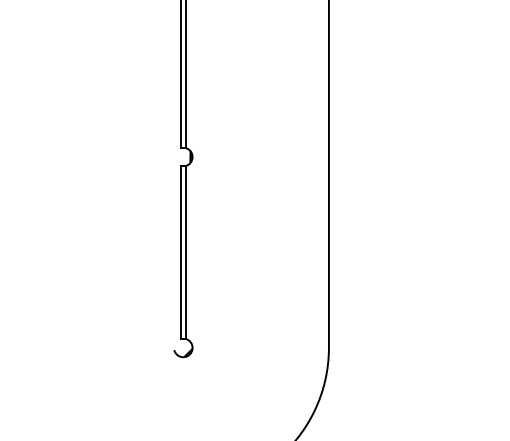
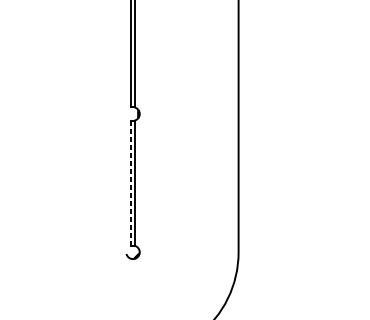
line: (181, 252) -> (131, 183), solid -> dashed

